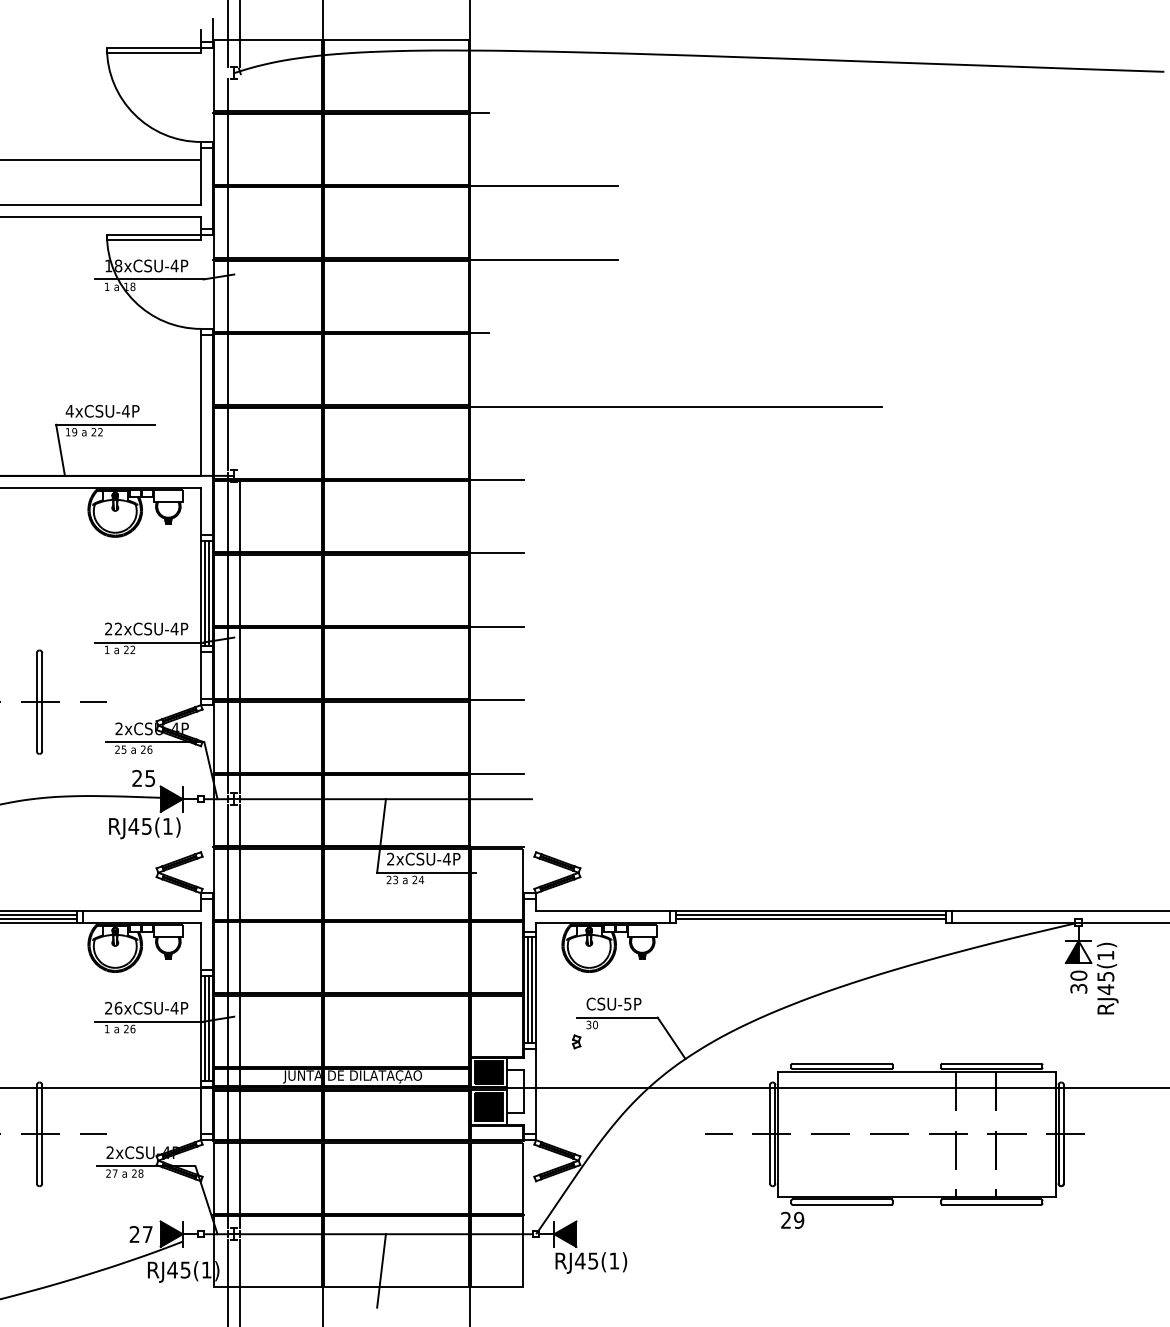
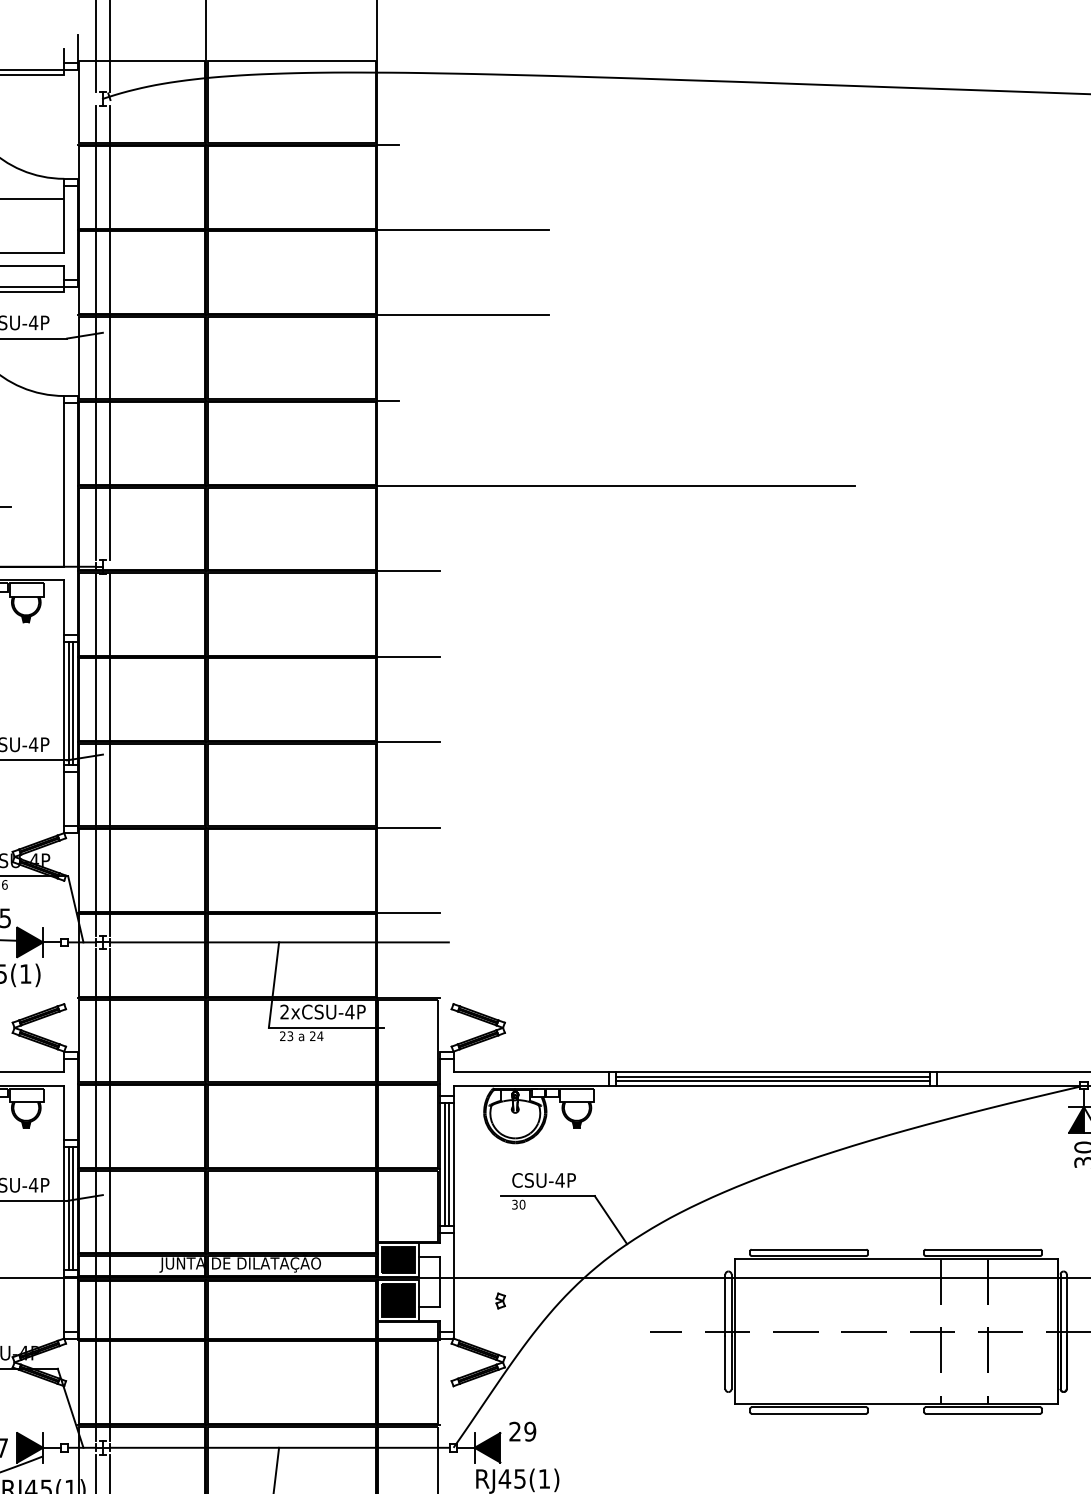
line: (240, 274) -> (110, 332), added
line: (811, 922) -> (773, 1085), added
text: (627, 1003) -> (559, 1179), CSU-5P -> CSU-4P
part: (576, 1041) -> (500, 1300), moved
text: (792, 1219) -> (522, 1430), moved

